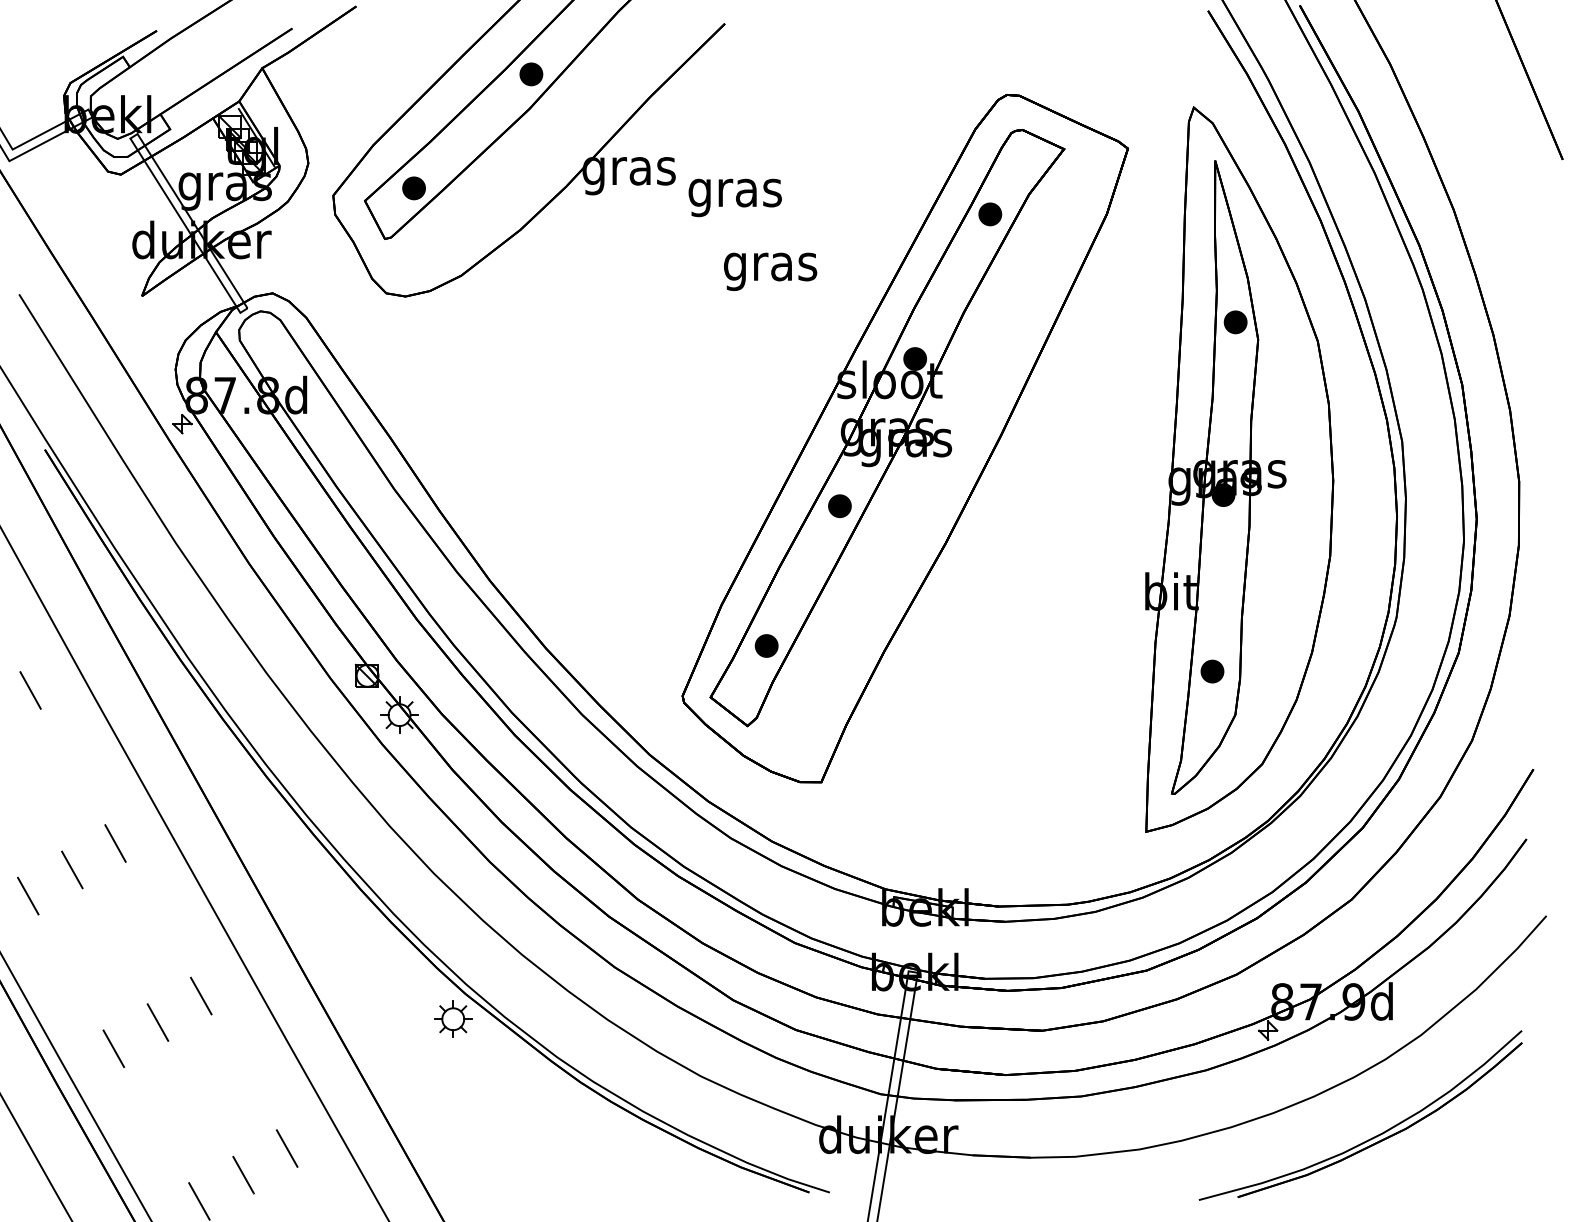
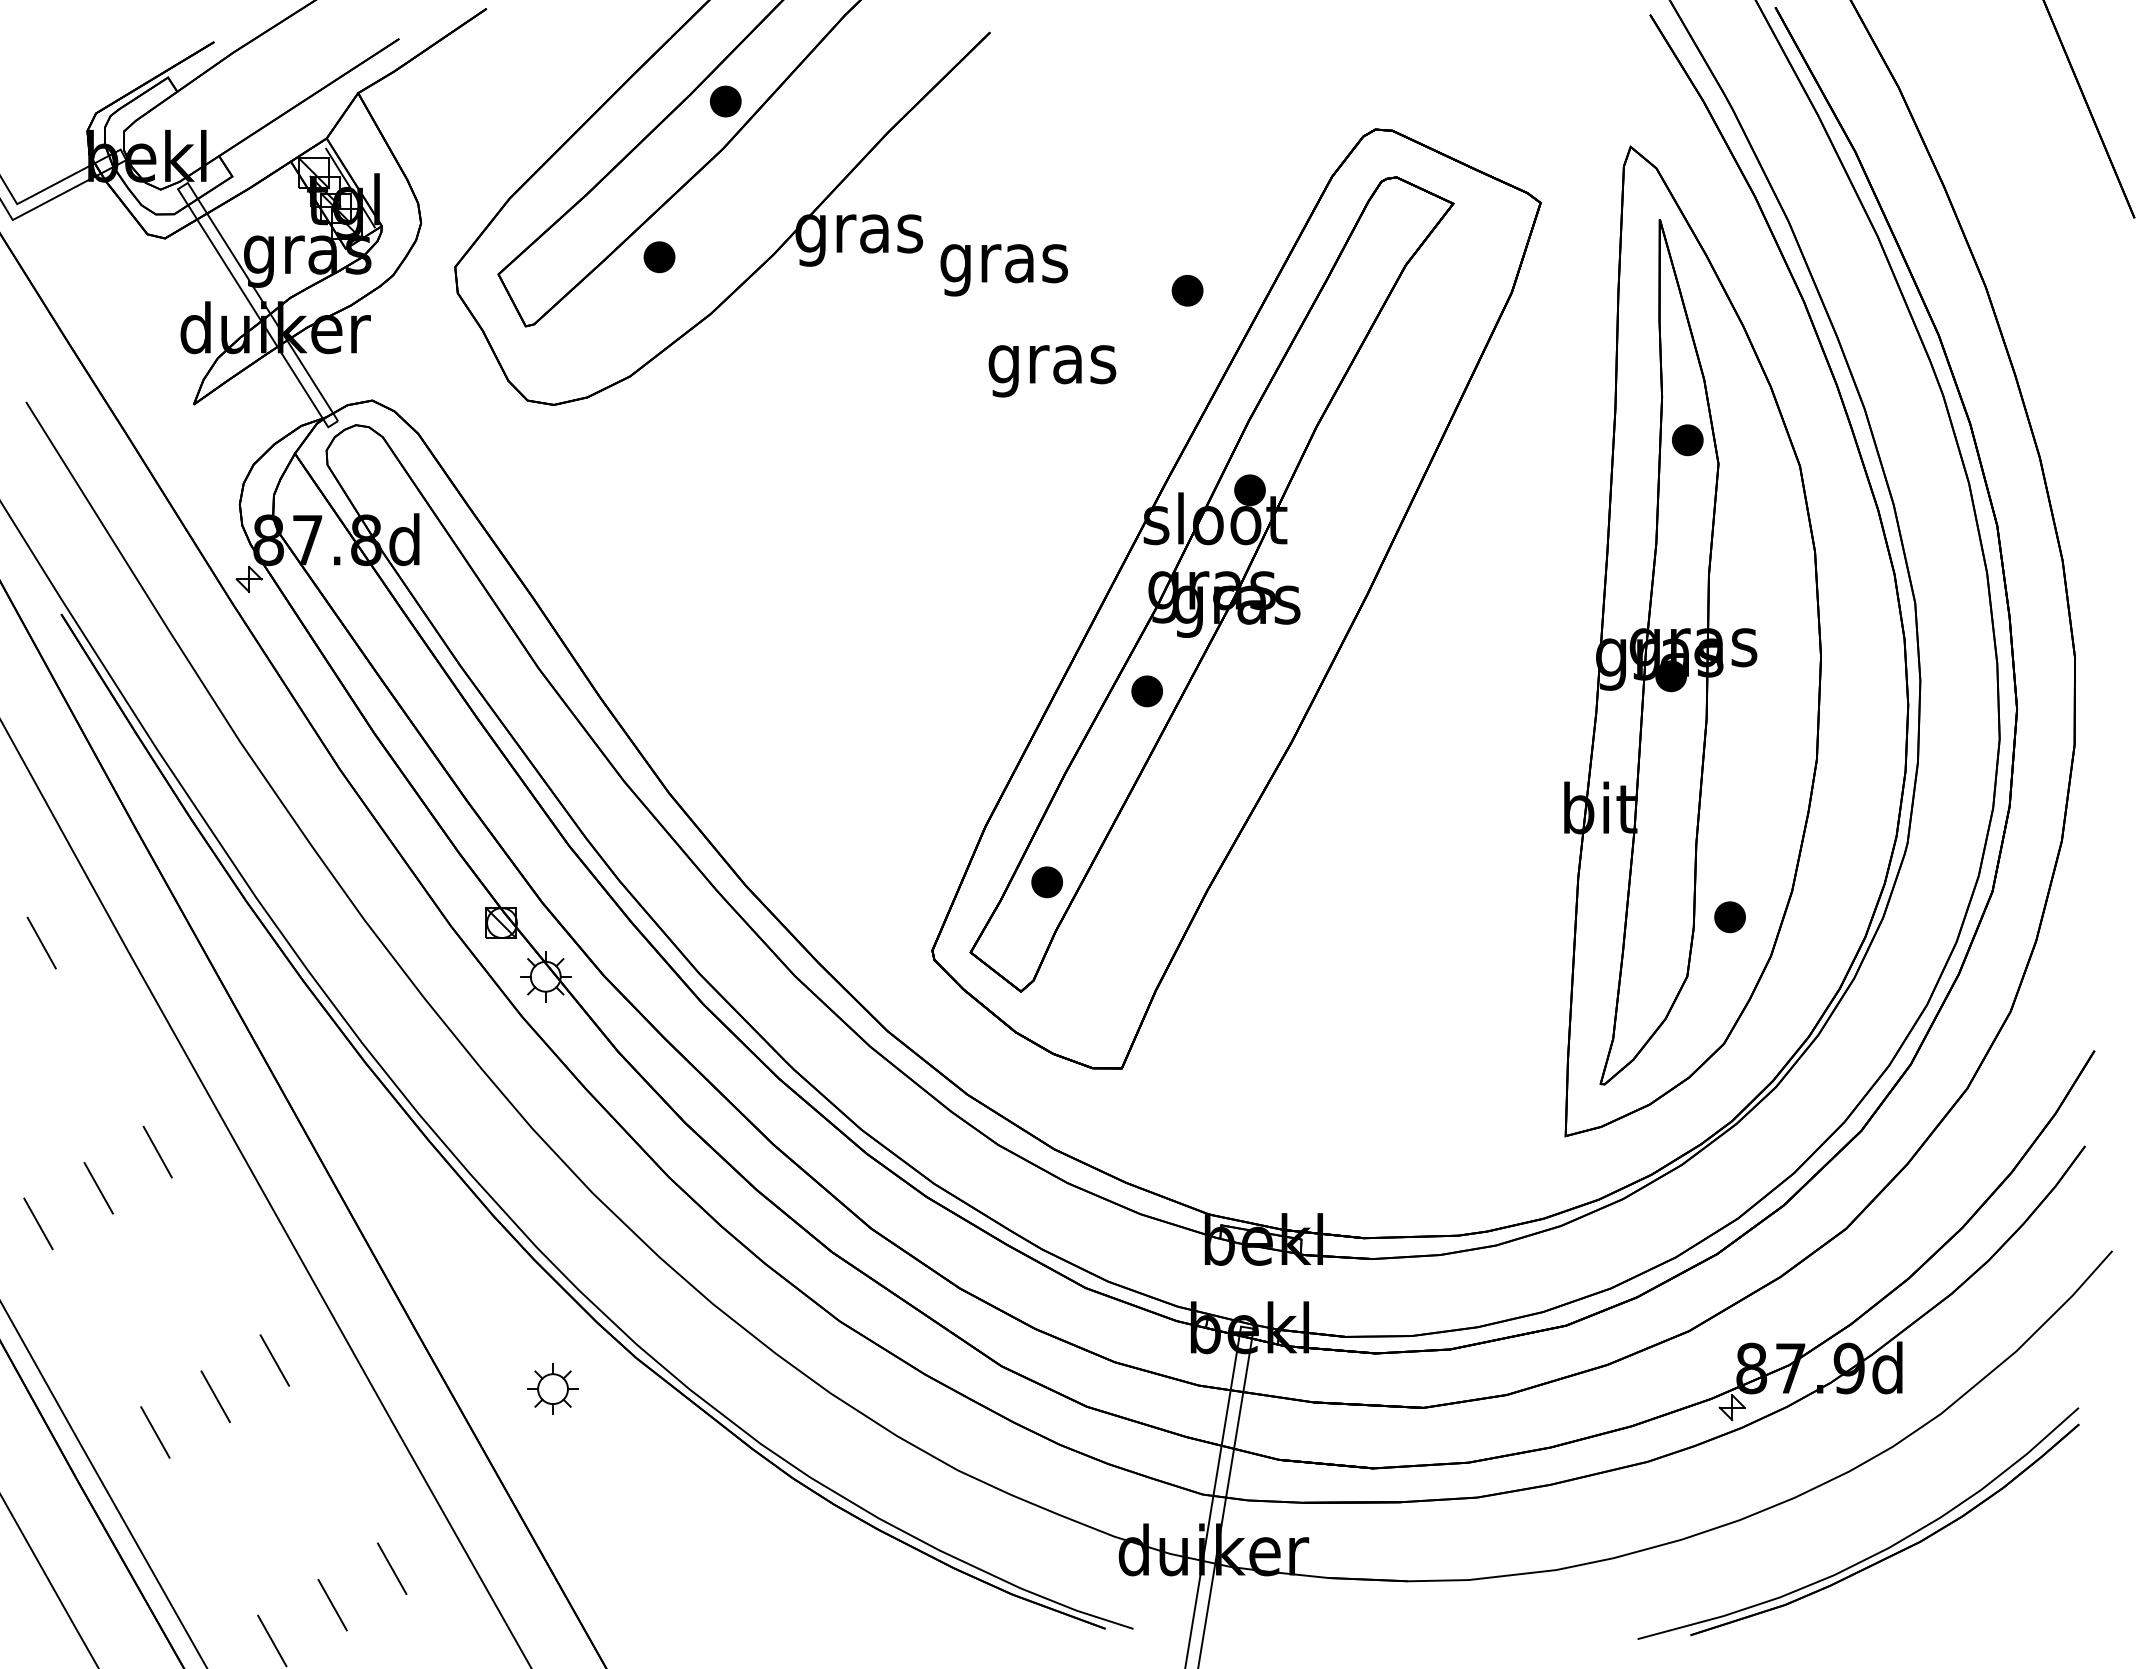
part: (414, 188) -> (659, 257), moved
part: (990, 214) -> (1187, 290), moved
part: (1212, 671) -> (1729, 917), moved
part: (452, 1018) -> (552, 1388), moved

